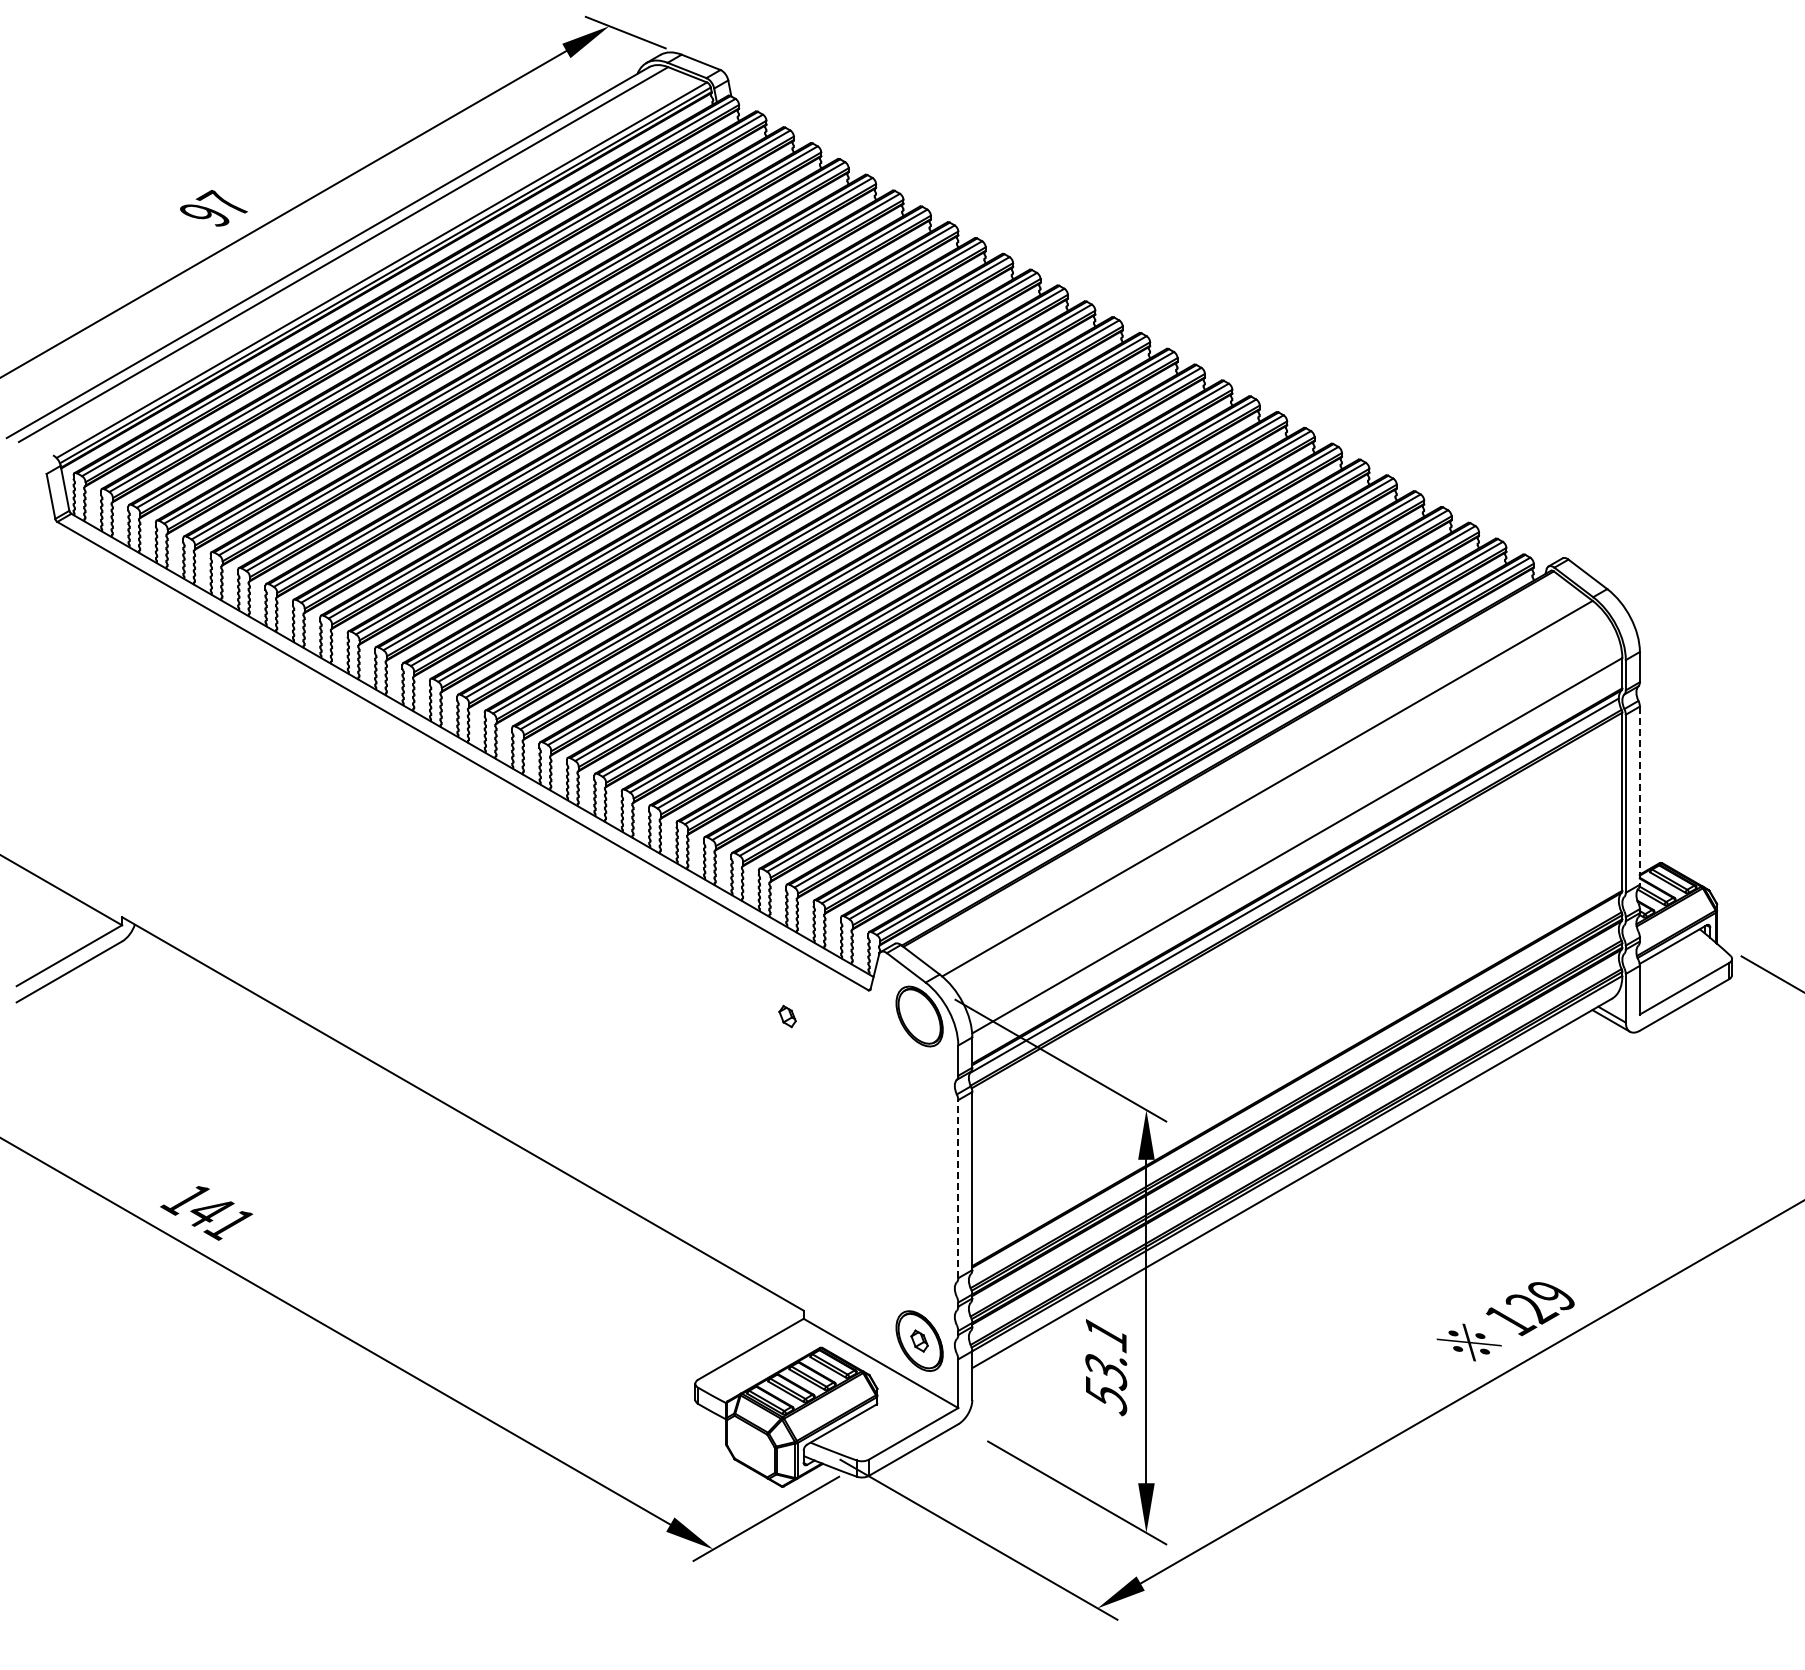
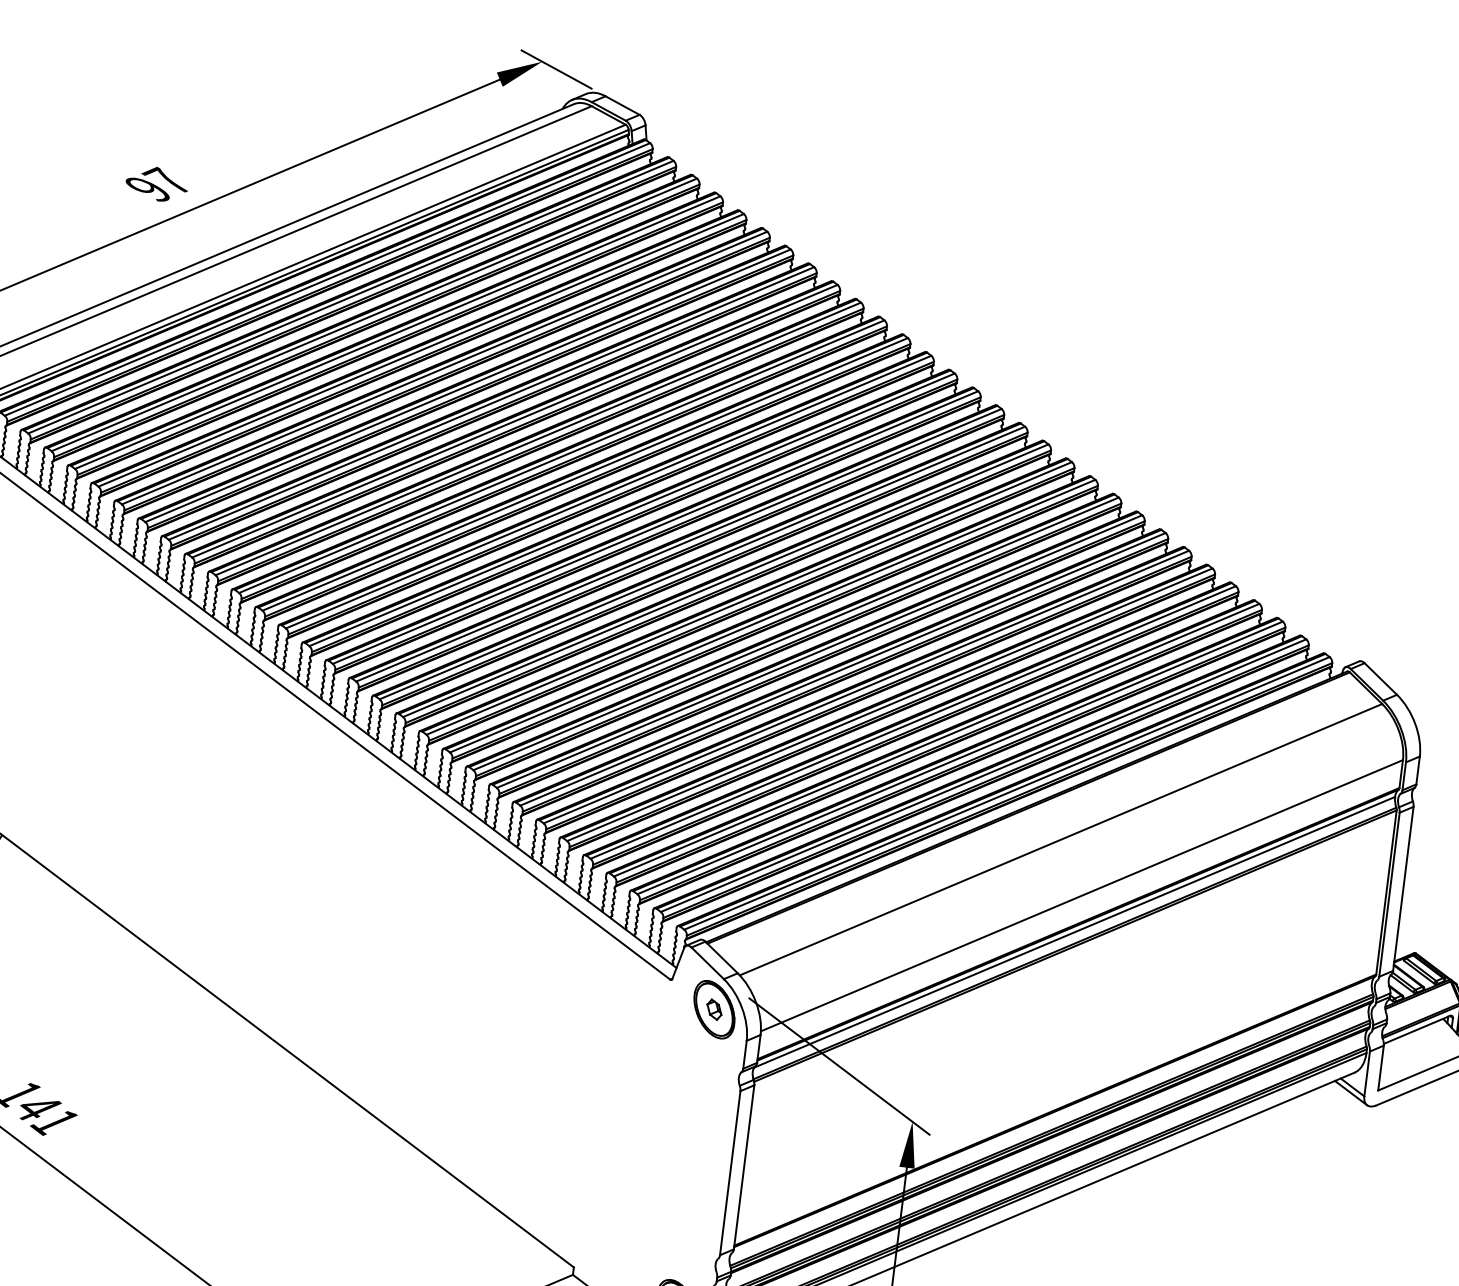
line: (1639, 796) -> (1402, 889), dashed -> solid
part: (787, 1016) -> (714, 1009), moved
line: (958, 1188) -> (730, 1172), dashed -> solid

